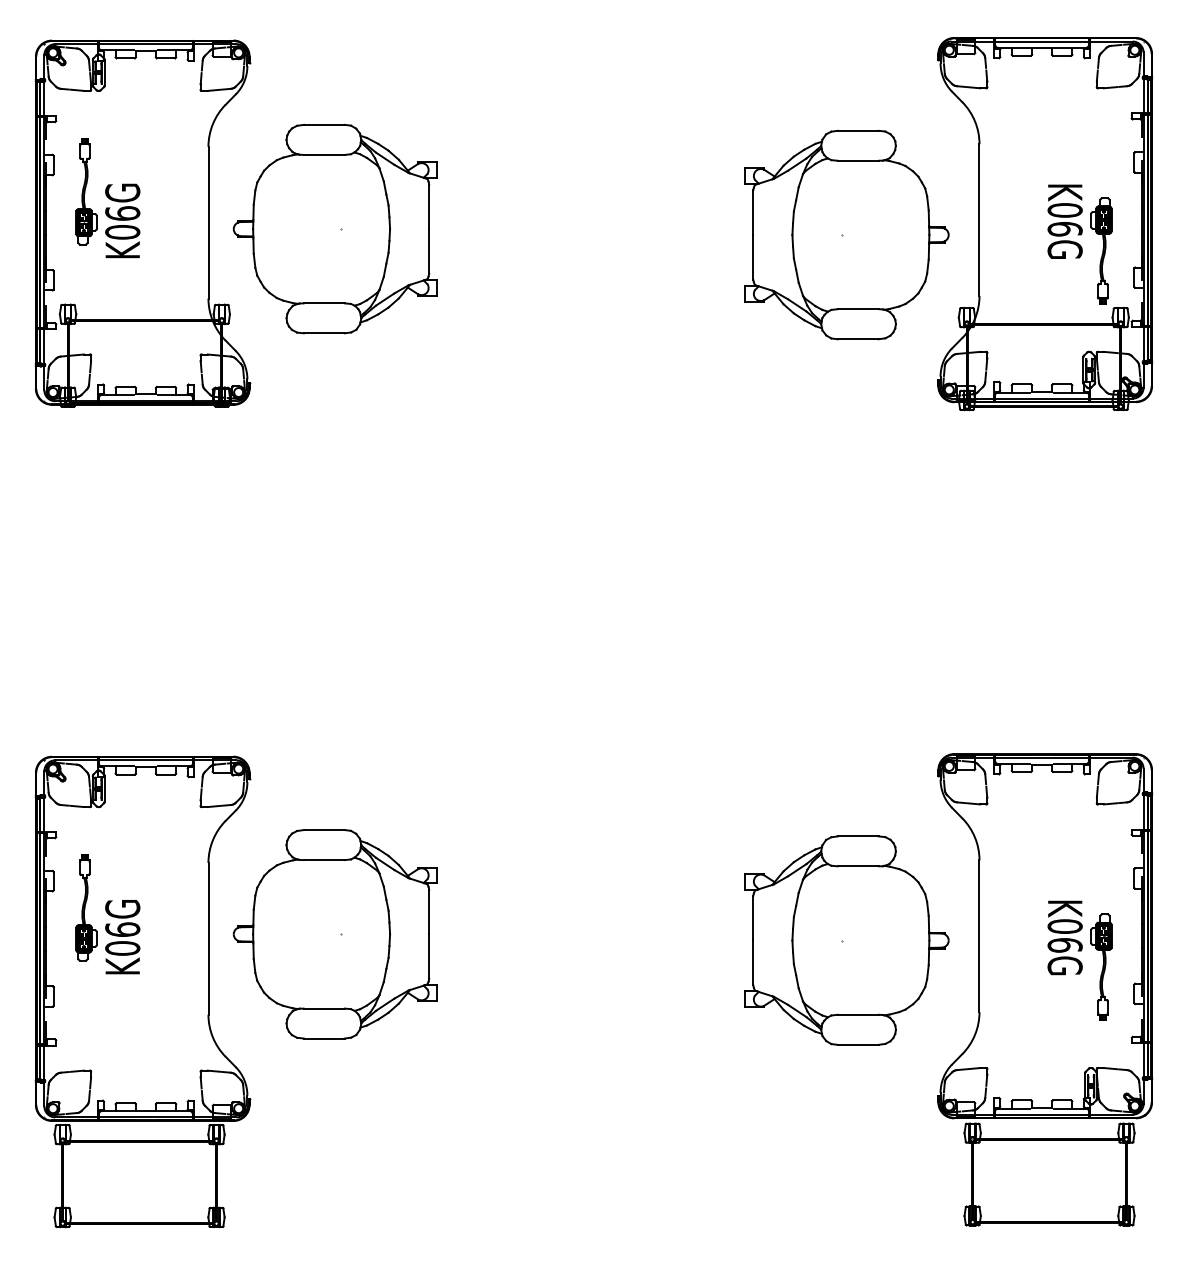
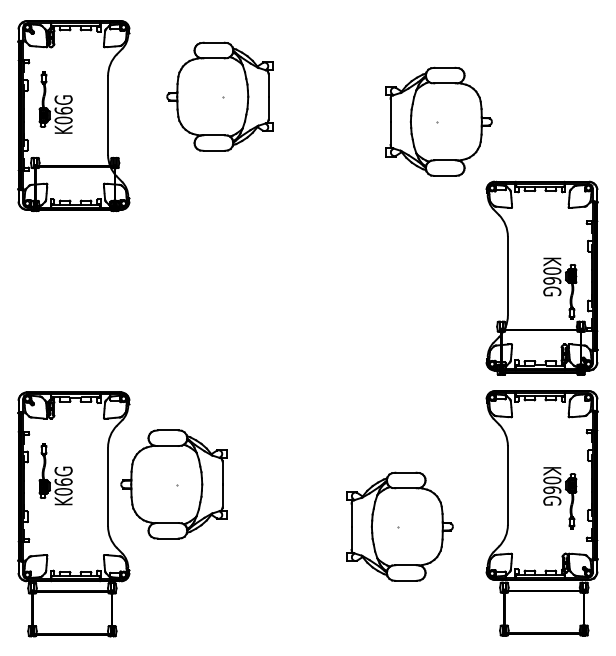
part: (1044, 222) -> (541, 277), moved
part: (334, 228) -> (219, 96), moved
part: (845, 940) -> (399, 526), moved

